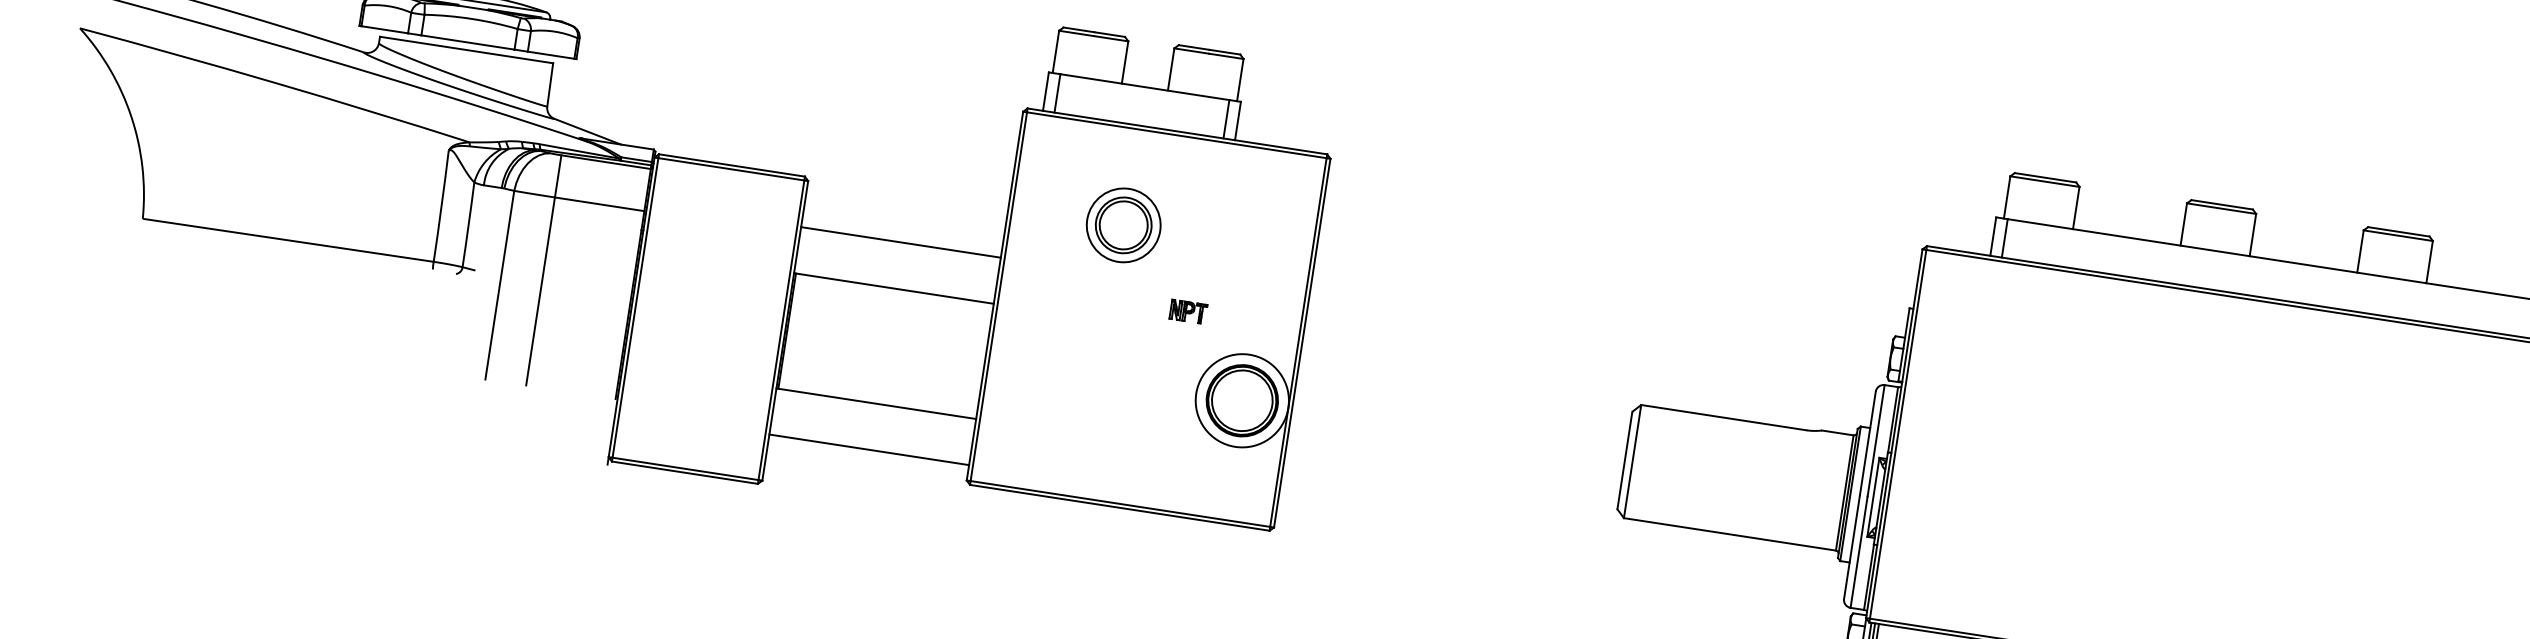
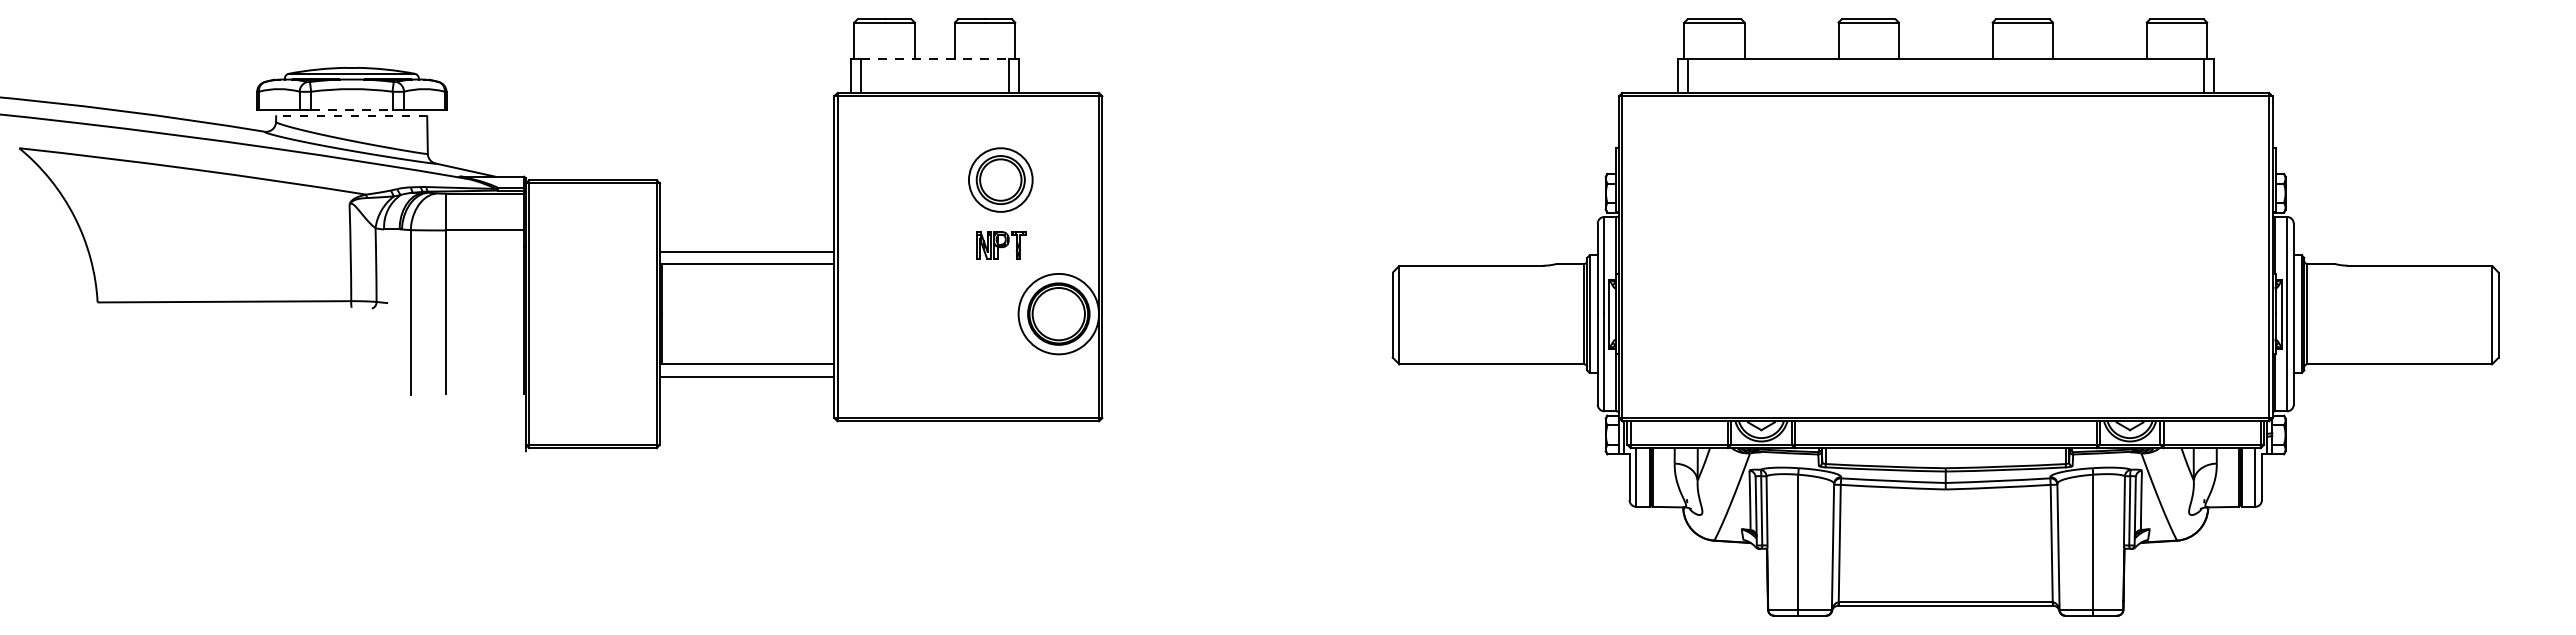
line: (467, 42) -> (351, 109), solid -> dashed
line: (466, 50) -> (351, 116), solid -> dashed
line: (1144, 87) -> (934, 59), solid -> dashed
part: (1123, 224) -> (1000, 179), moved
line: (901, 242) -> (747, 251), moved
part: (1188, 312) -> (1001, 245), size x1.6
line: (869, 449) -> (747, 376), moved

